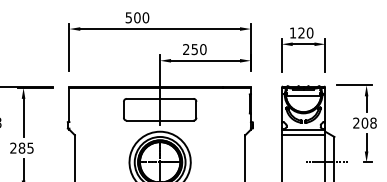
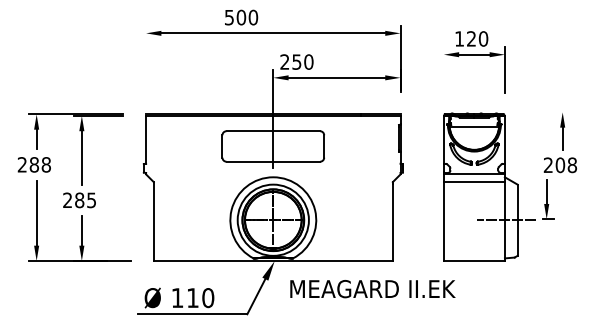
line: (69, 46) -> (146, 58), removed
text: (194, 49) -> (296, 61), moved
line: (281, 55) -> (443, 70), removed
line: (354, 85) -> (545, 112), removed
part: (367, 148) -> (548, 199), moved

